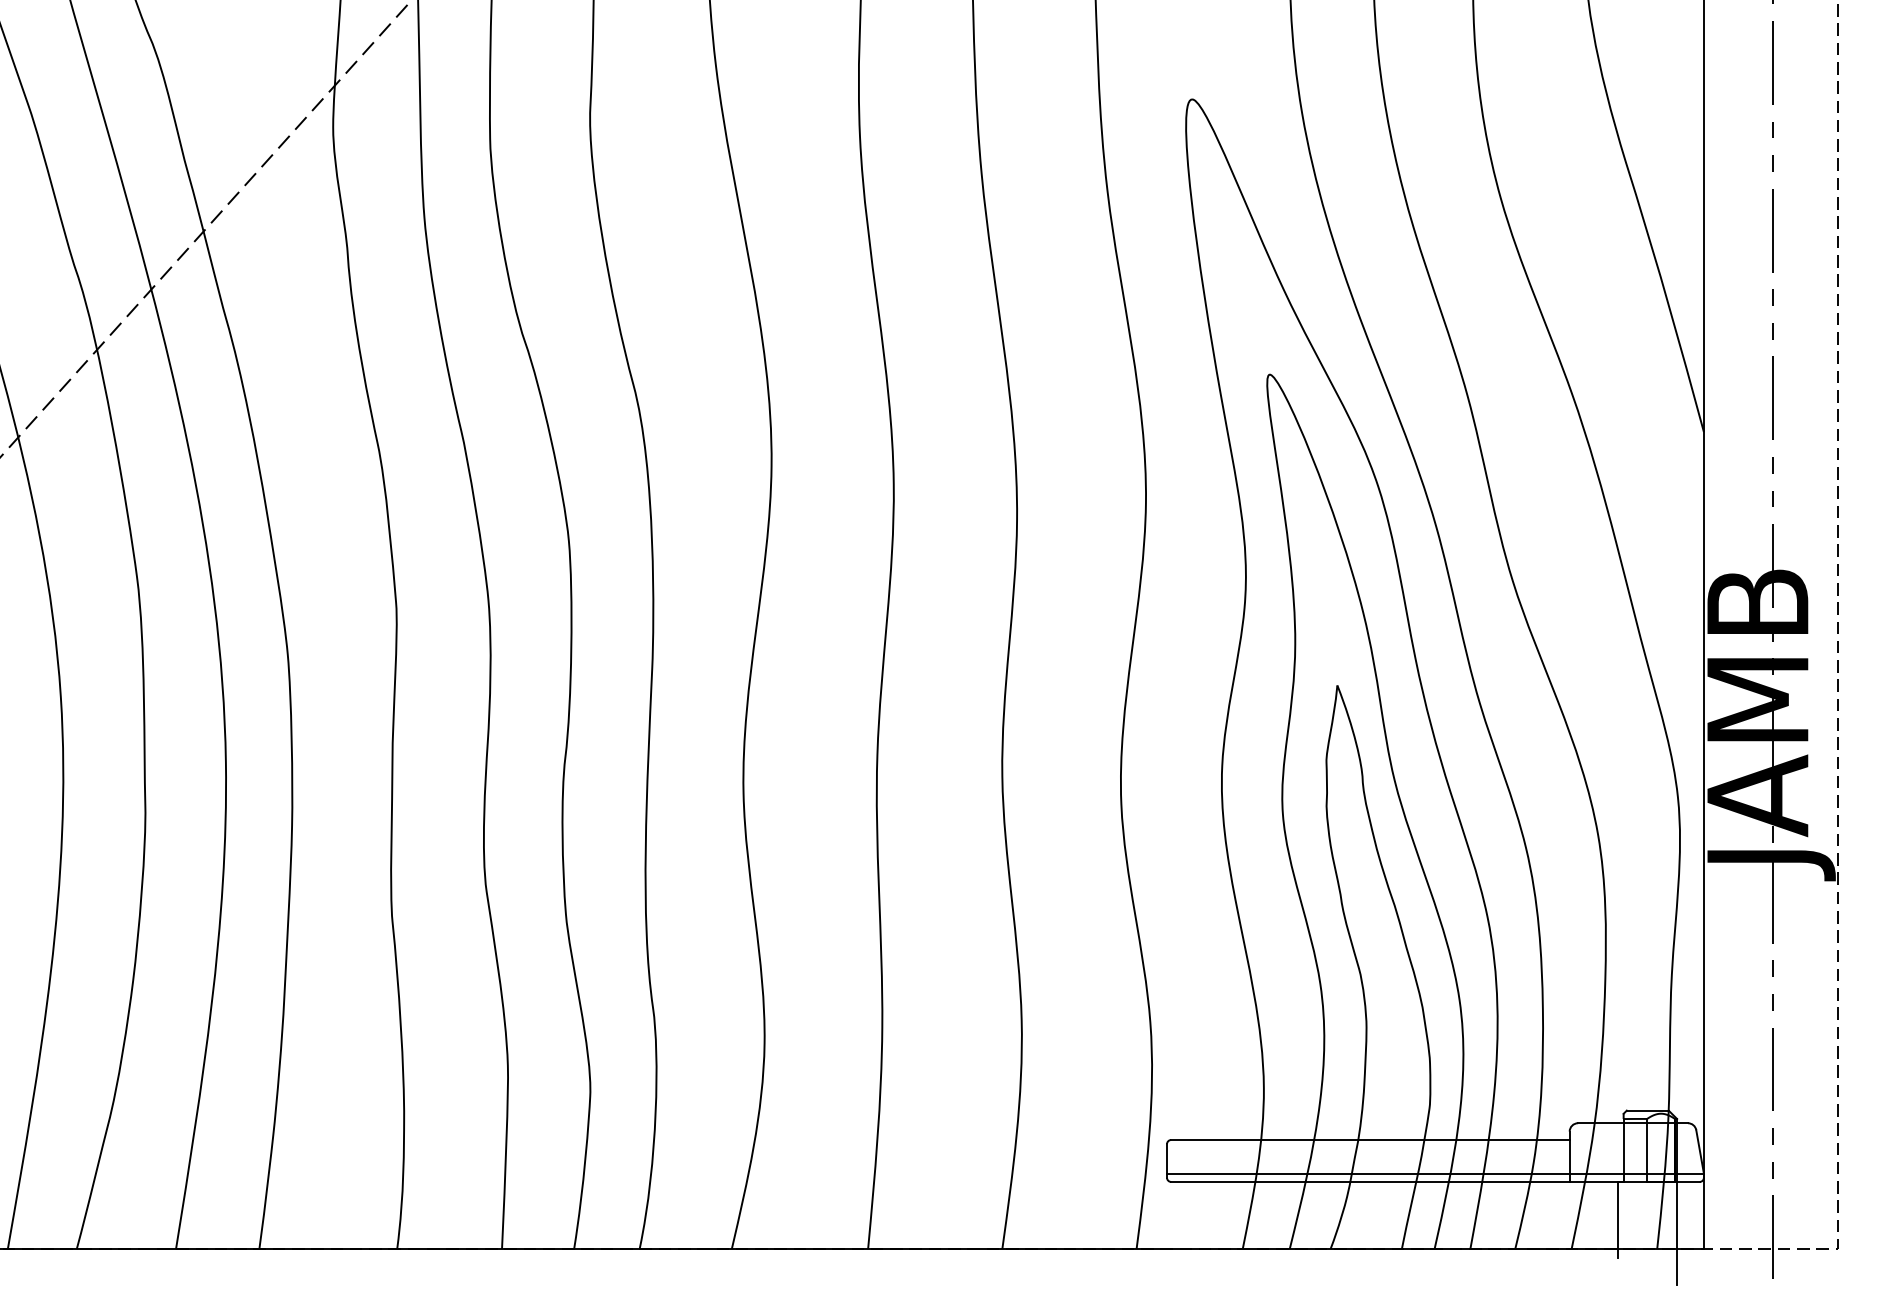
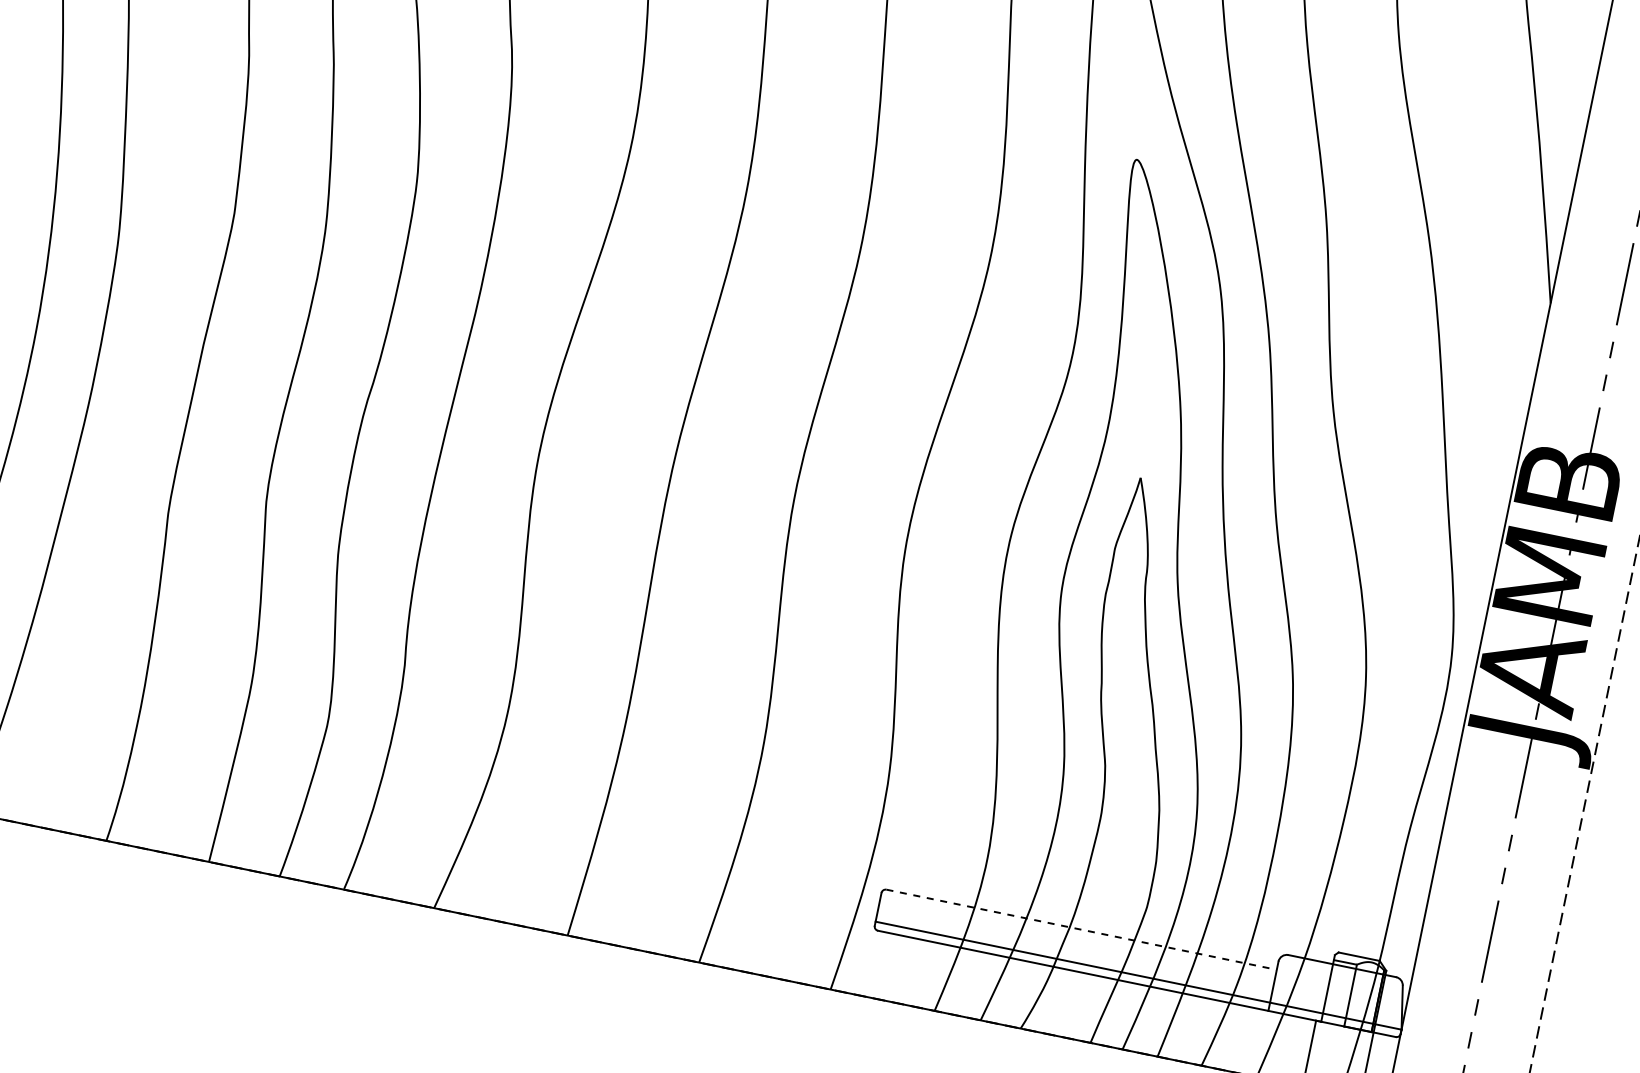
line: (1370, 1140) -> (1081, 930), solid -> dashed

